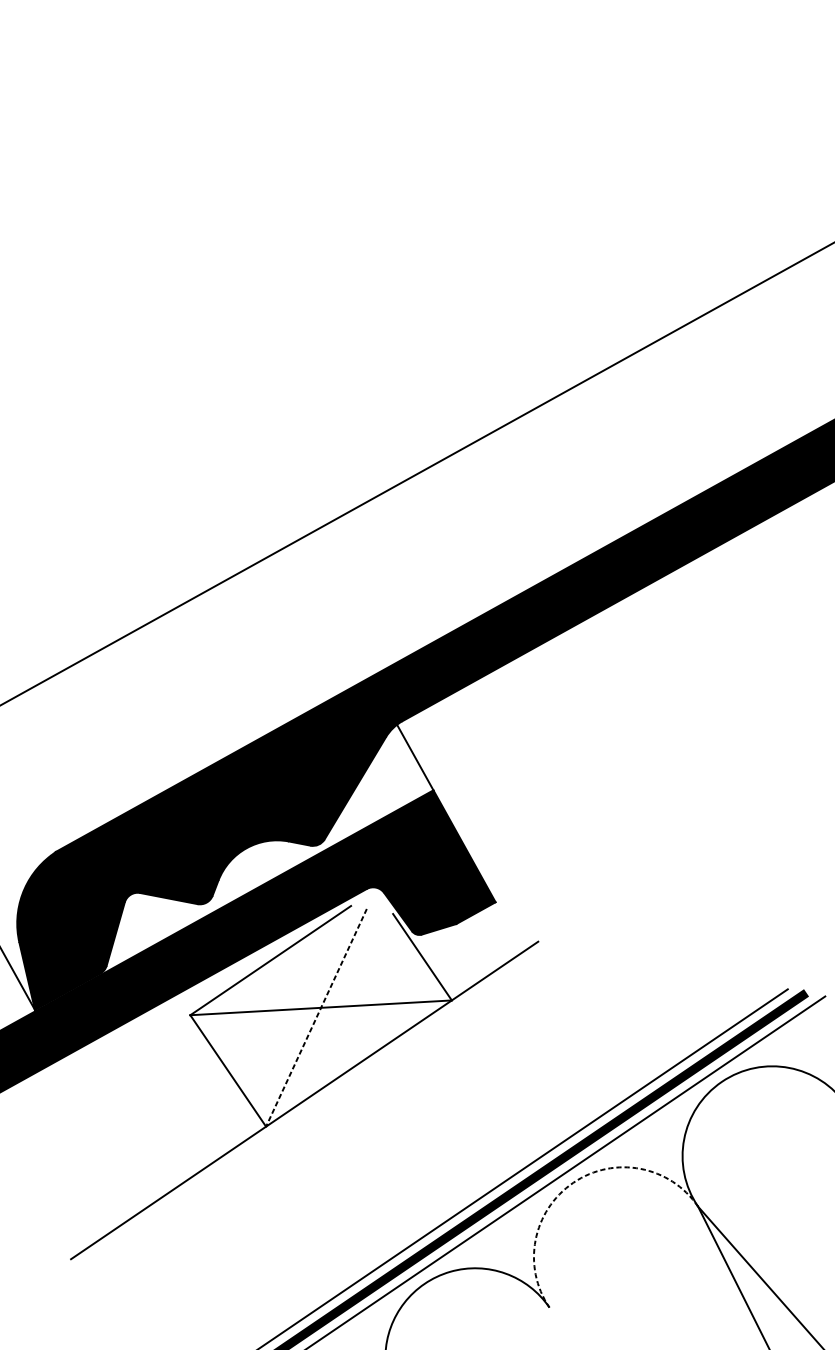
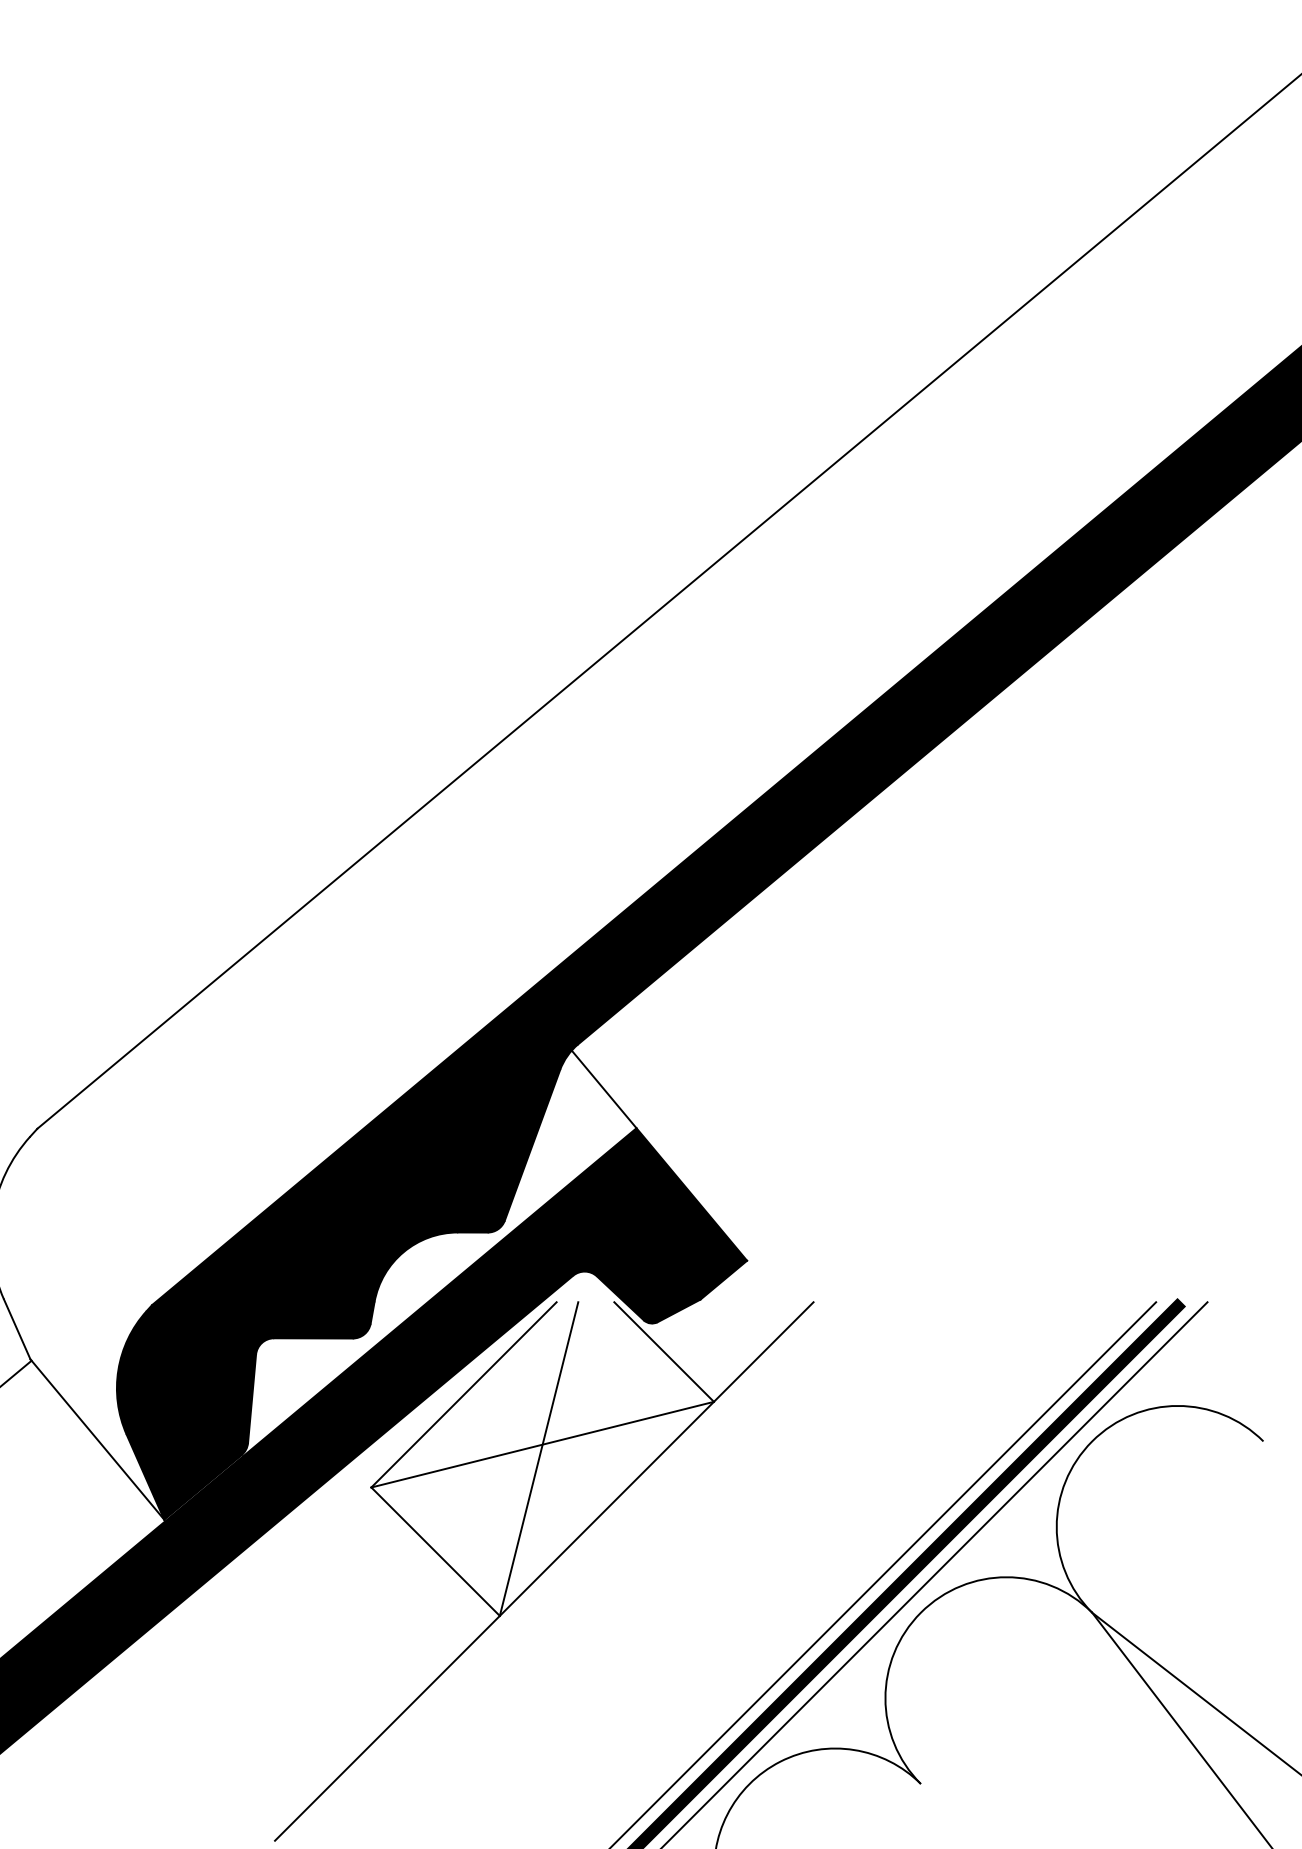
line: (316, 1018) -> (539, 1459), dashed -> solid
arc: (573, 1182) -> (920, 1612), dashed -> solid

